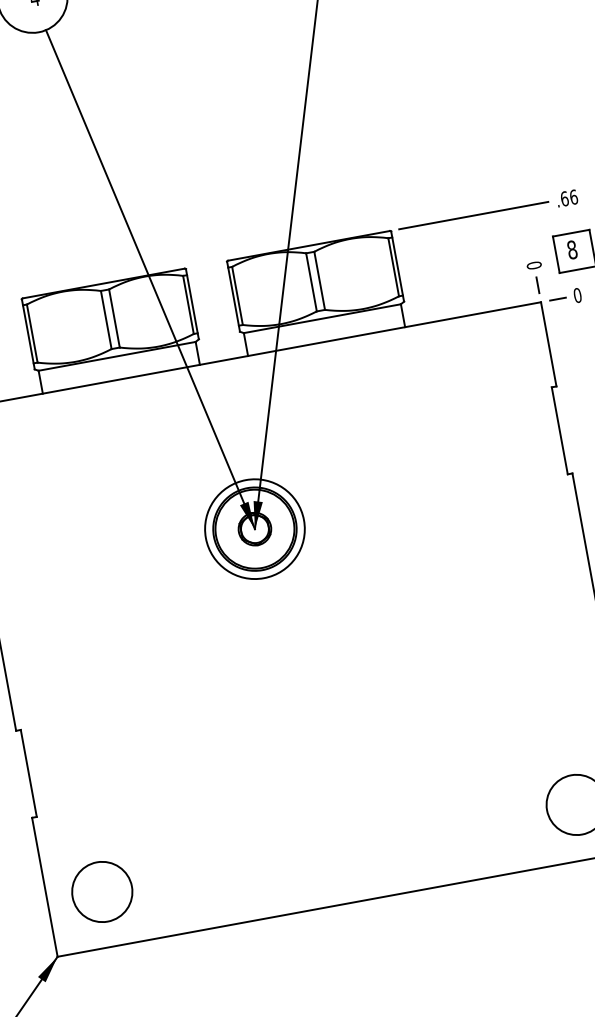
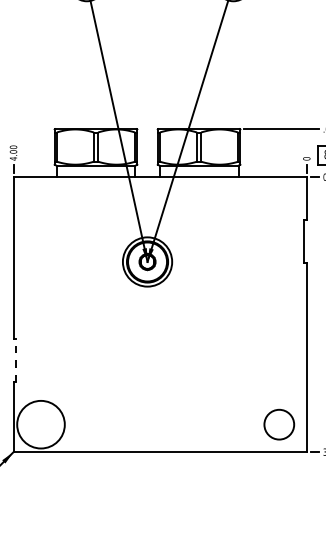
line: (28, 773) -> (15, 360), solid -> dashed
circle: (101, 891) -> (40, 424), size x1.6

